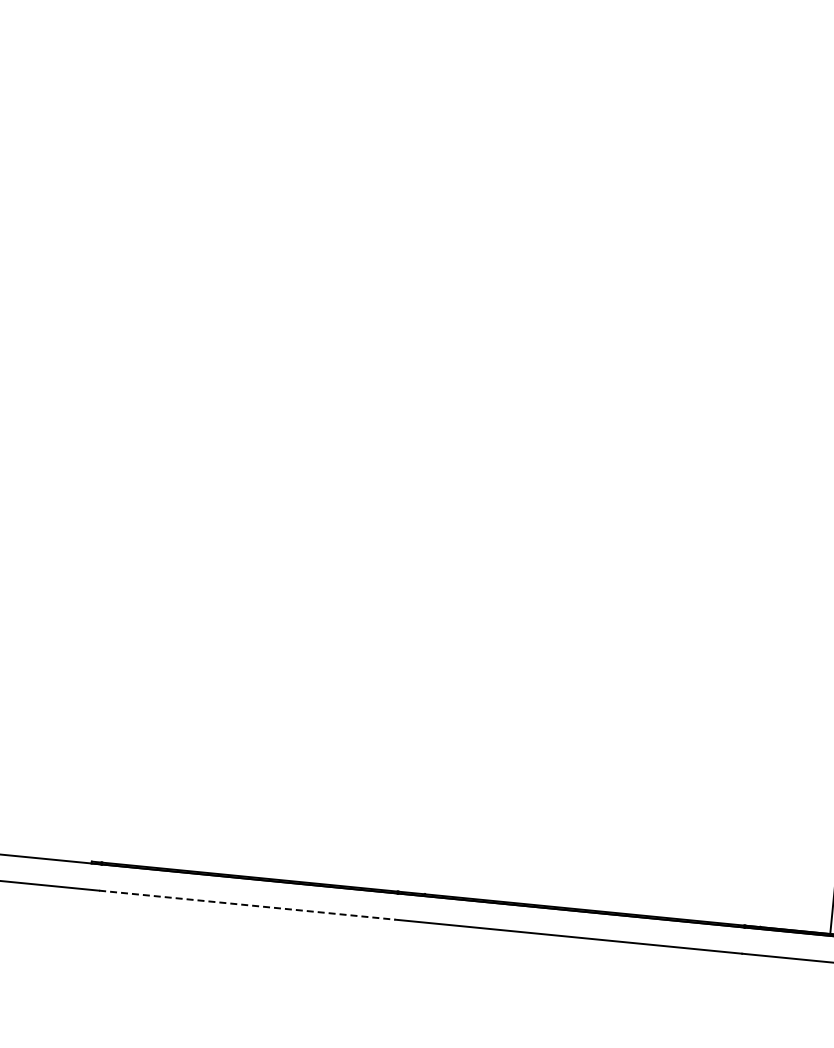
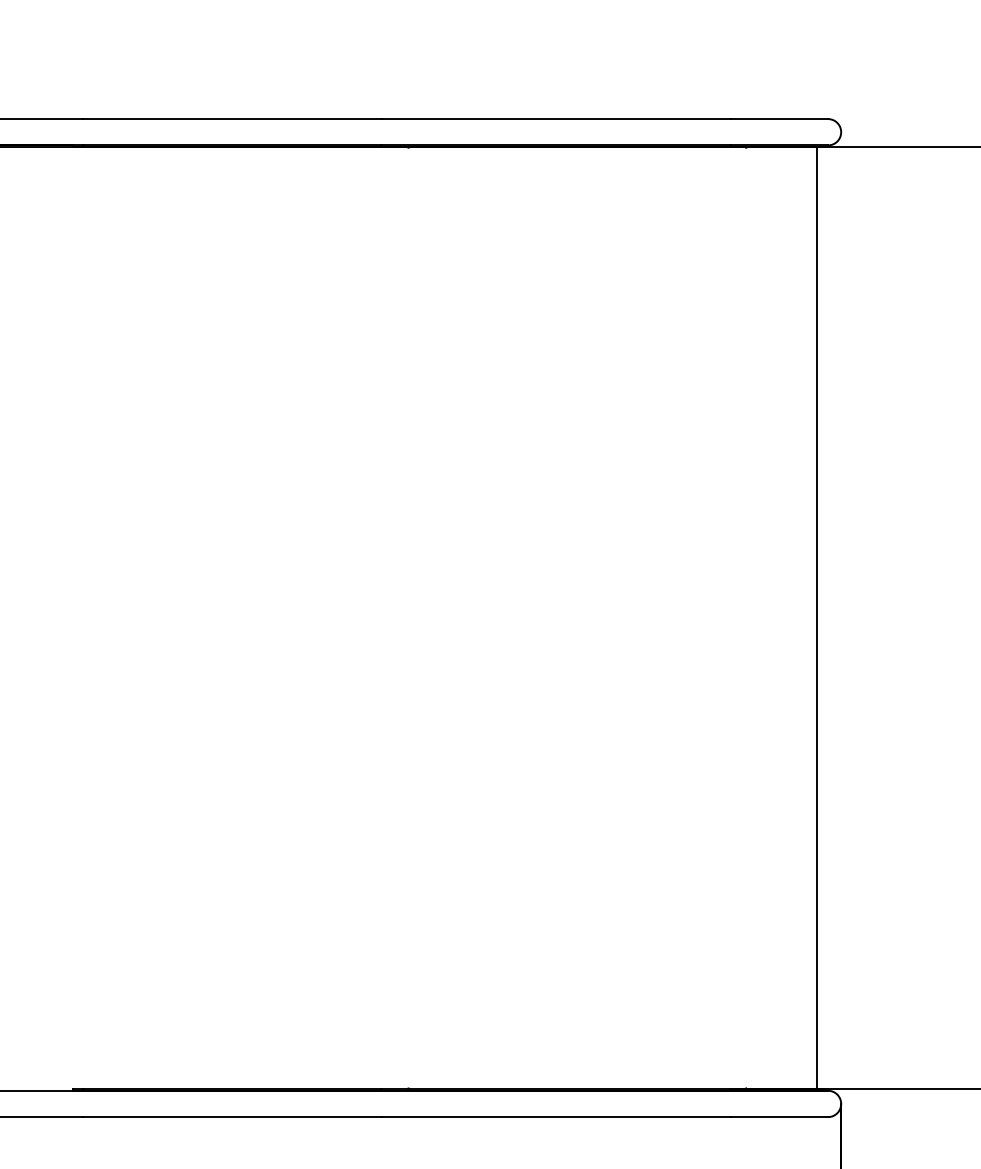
line: (248, 905) -> (233, 1117), dashed -> solid

